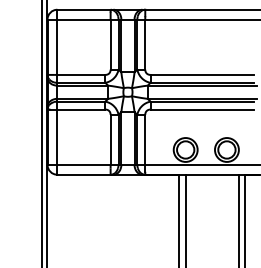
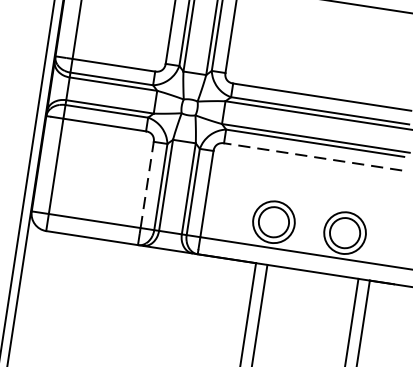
line: (202, 109) -> (313, 156), solid -> dashed
line: (110, 139) -> (147, 184), solid -> dashed

